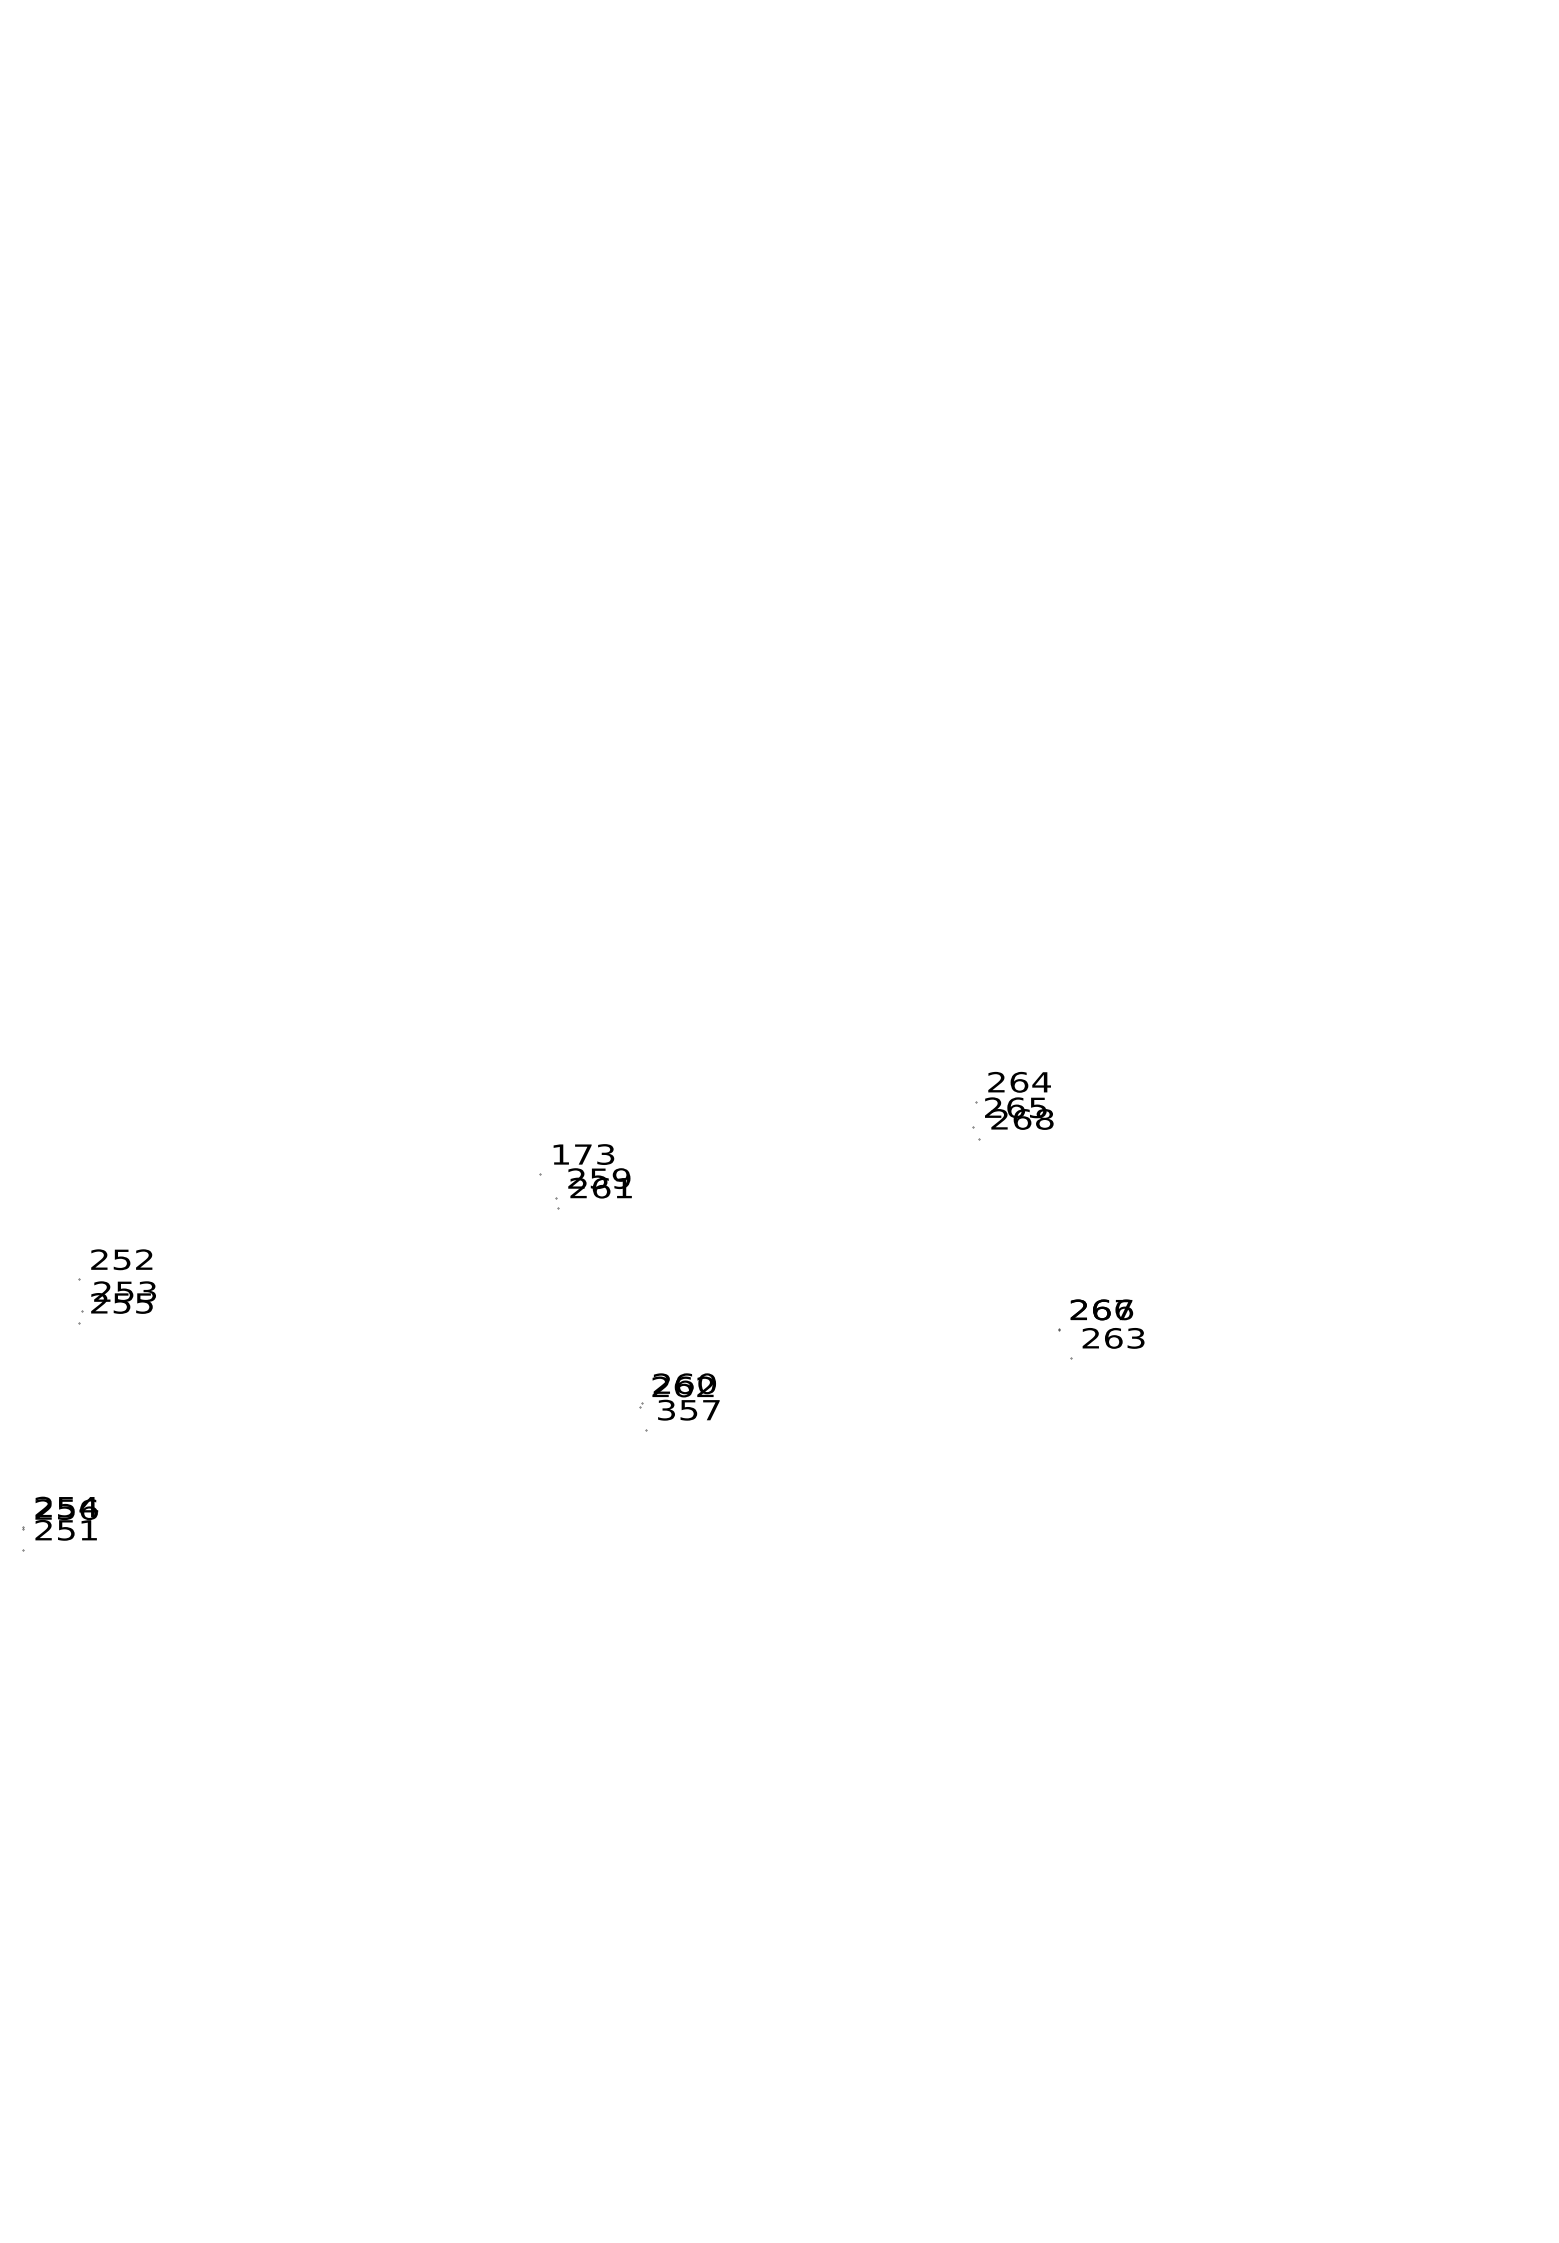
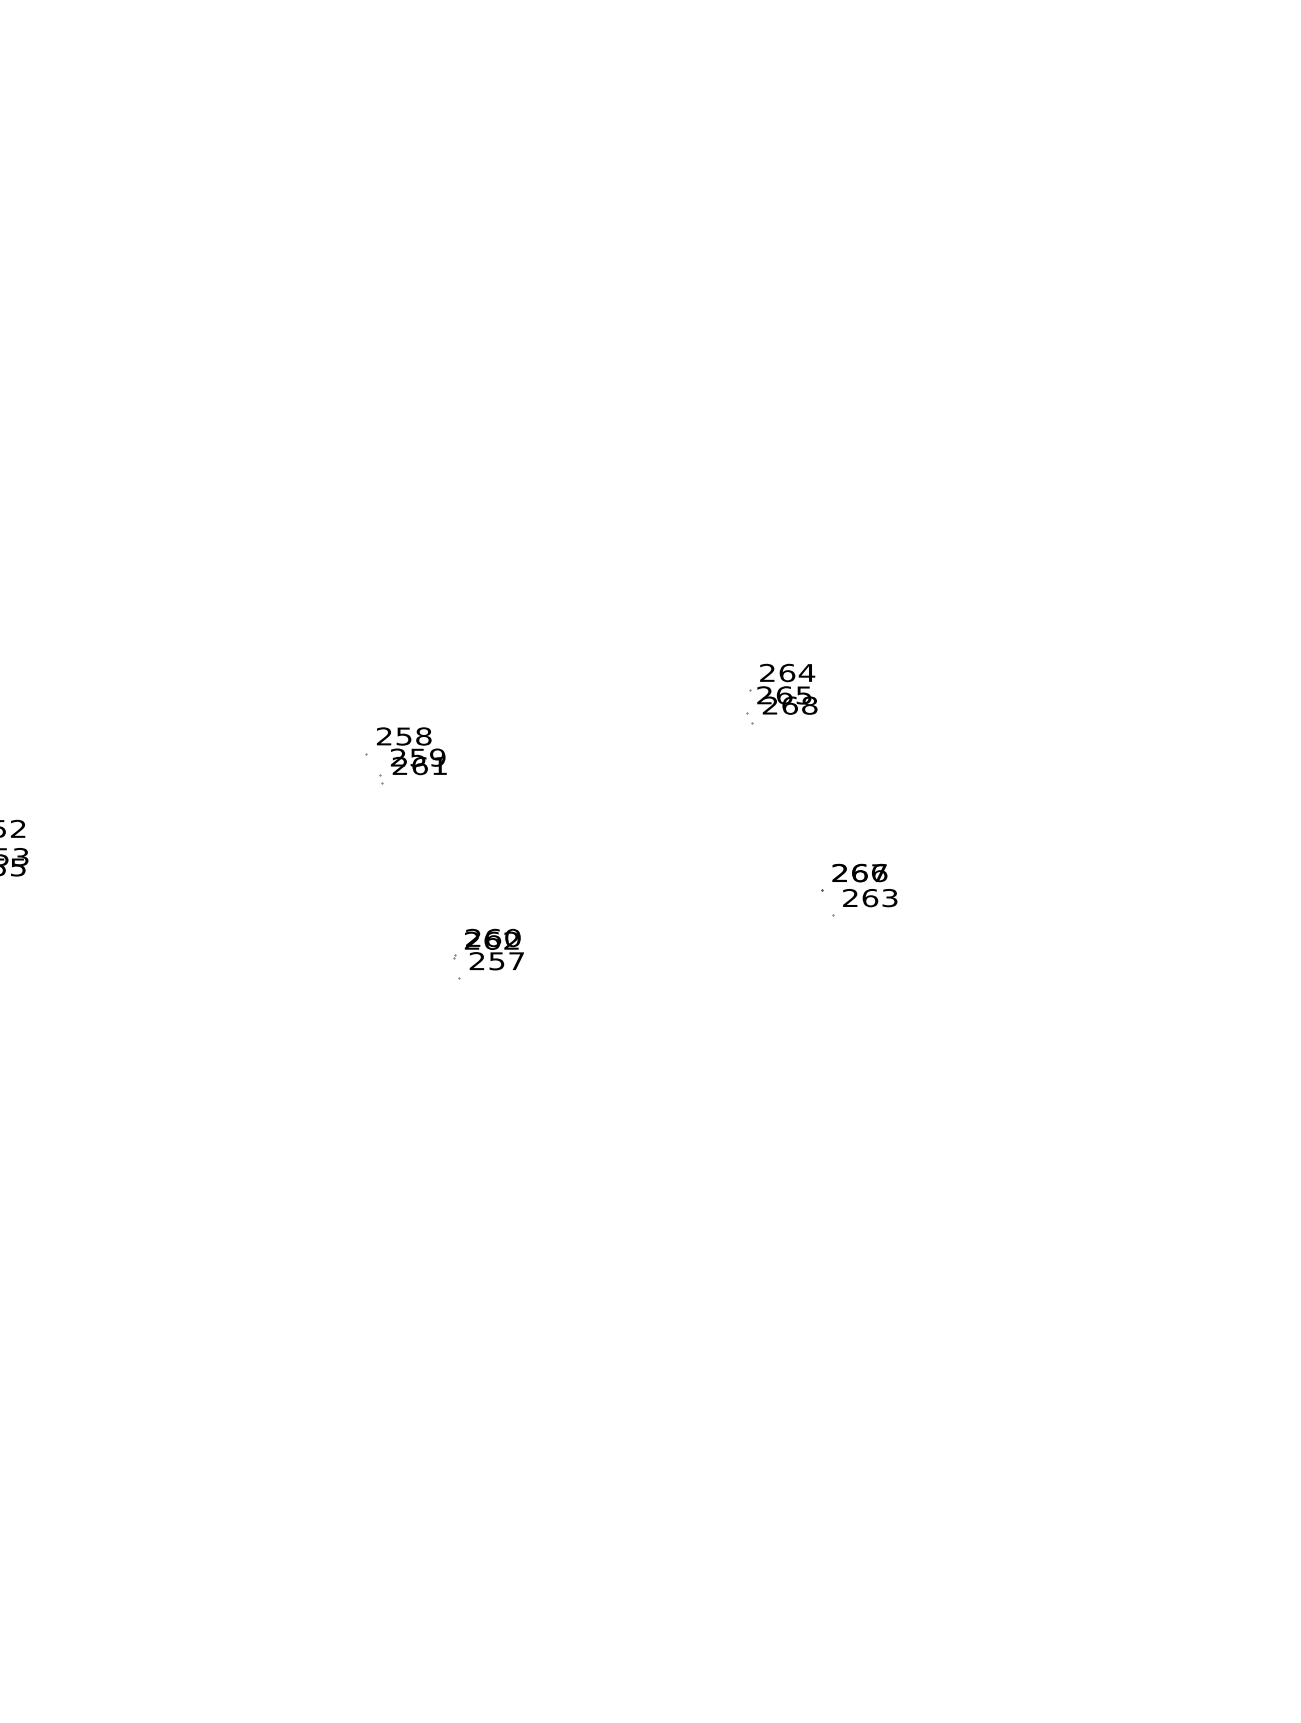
text: (583, 1154) -> (404, 736), 173 -> 258
text: (666, 1410) -> (477, 961), 357 -> 257

